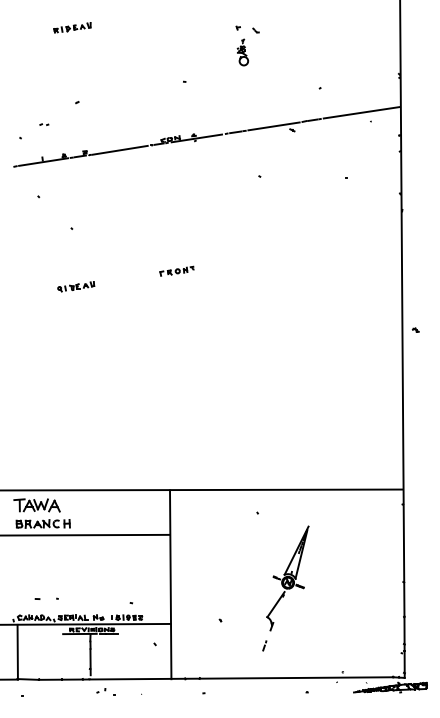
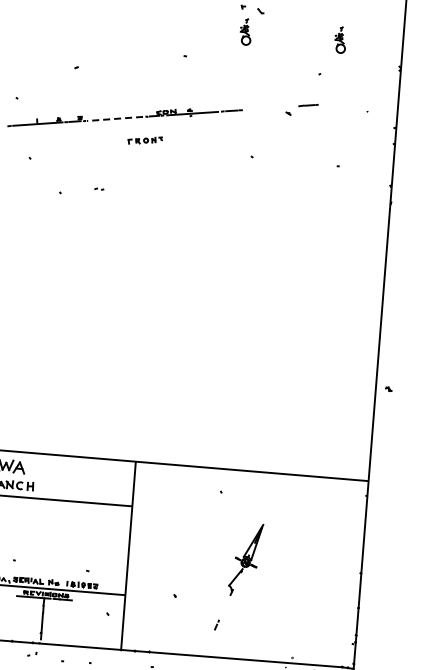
part: (337, 52) -> (340, 40), added
line: (361, 112) -> (358, 101), removed
part: (44, 124) -> (99, 189), moved
line: (273, 126) -> (270, 108), removed
line: (119, 150) -> (114, 119), solid -> dashed
part: (176, 270) -> (144, 139), moved
part: (76, 286) -> (60, 250), removed
part: (415, 329) -> (388, 388), moved
part: (287, 578) -> (245, 559), size x0.7
part: (101, 690) -> (32, 654), moved

